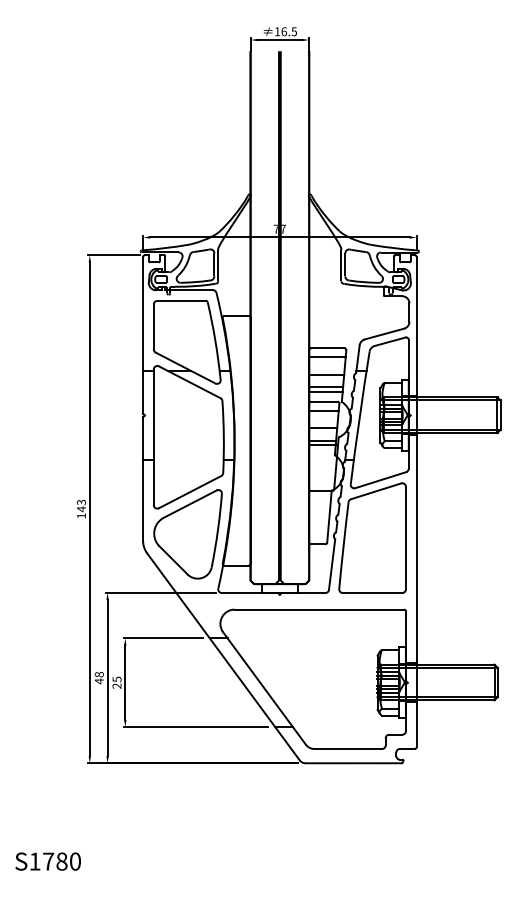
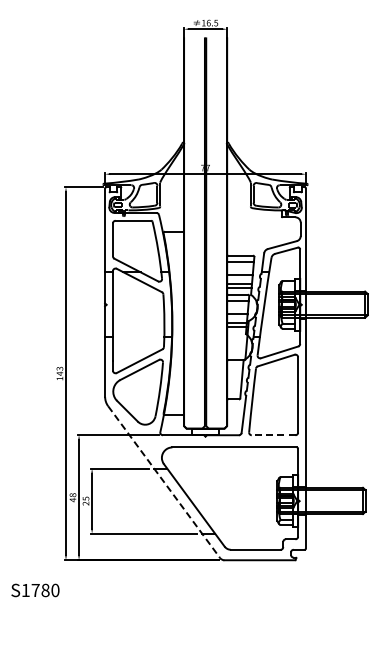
line: (372, 593) -> (273, 435), solid -> dashed
line: (223, 657) -> (164, 482), solid -> dashed
text: (48, 861) -> (35, 590), moved

